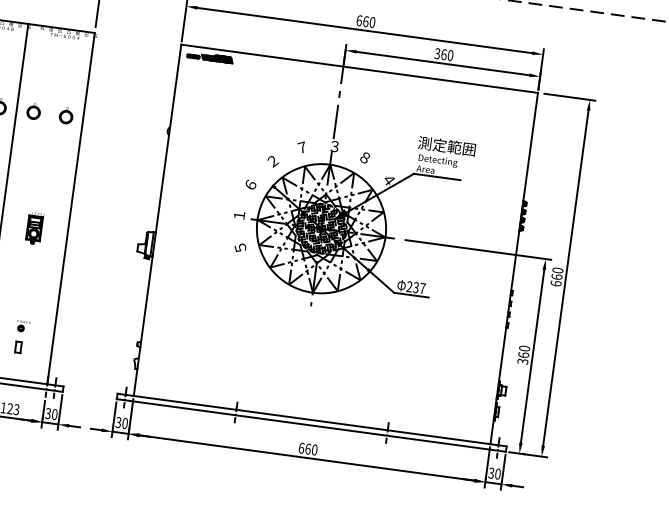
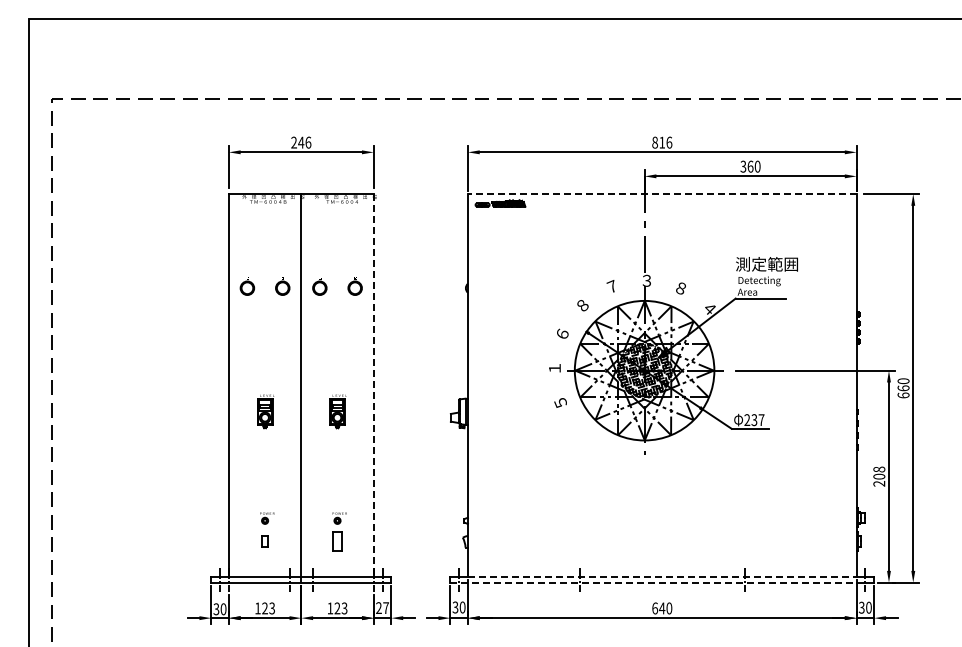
text: (366, 21) -> (662, 142), 660 -> 816
line: (358, 69) -> (661, 194), solid -> dashed
text: (273, 162) -> (583, 306), ２ -> ８
line: (70, 208) -> (373, 385), solid -> dashed
part: (18, 347) -> (337, 541), size x1.6
text: (523, 354) -> (879, 476), 360 -> 208
text: (51, 414) -> (382, 608), 30 -> 27
line: (312, 419) -> (662, 576), solid -> dashed
line: (303, 424) -> (653, 582), solid -> dashed
text: (308, 449) -> (662, 608), 660 -> 640

